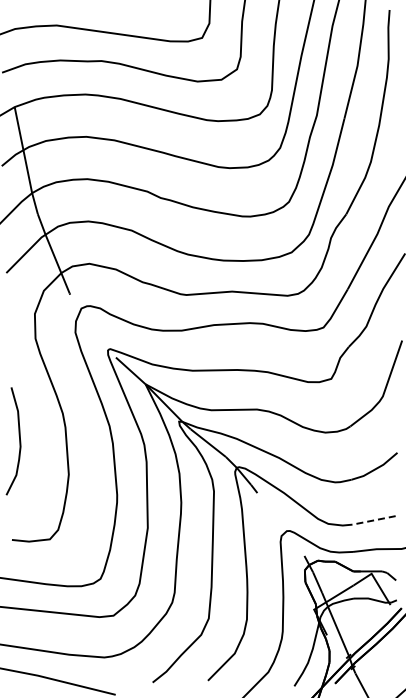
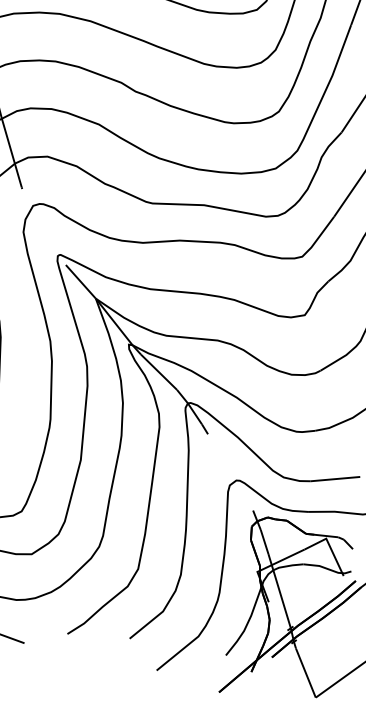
line: (373, 520) -> (334, 479), dashed -> solid

